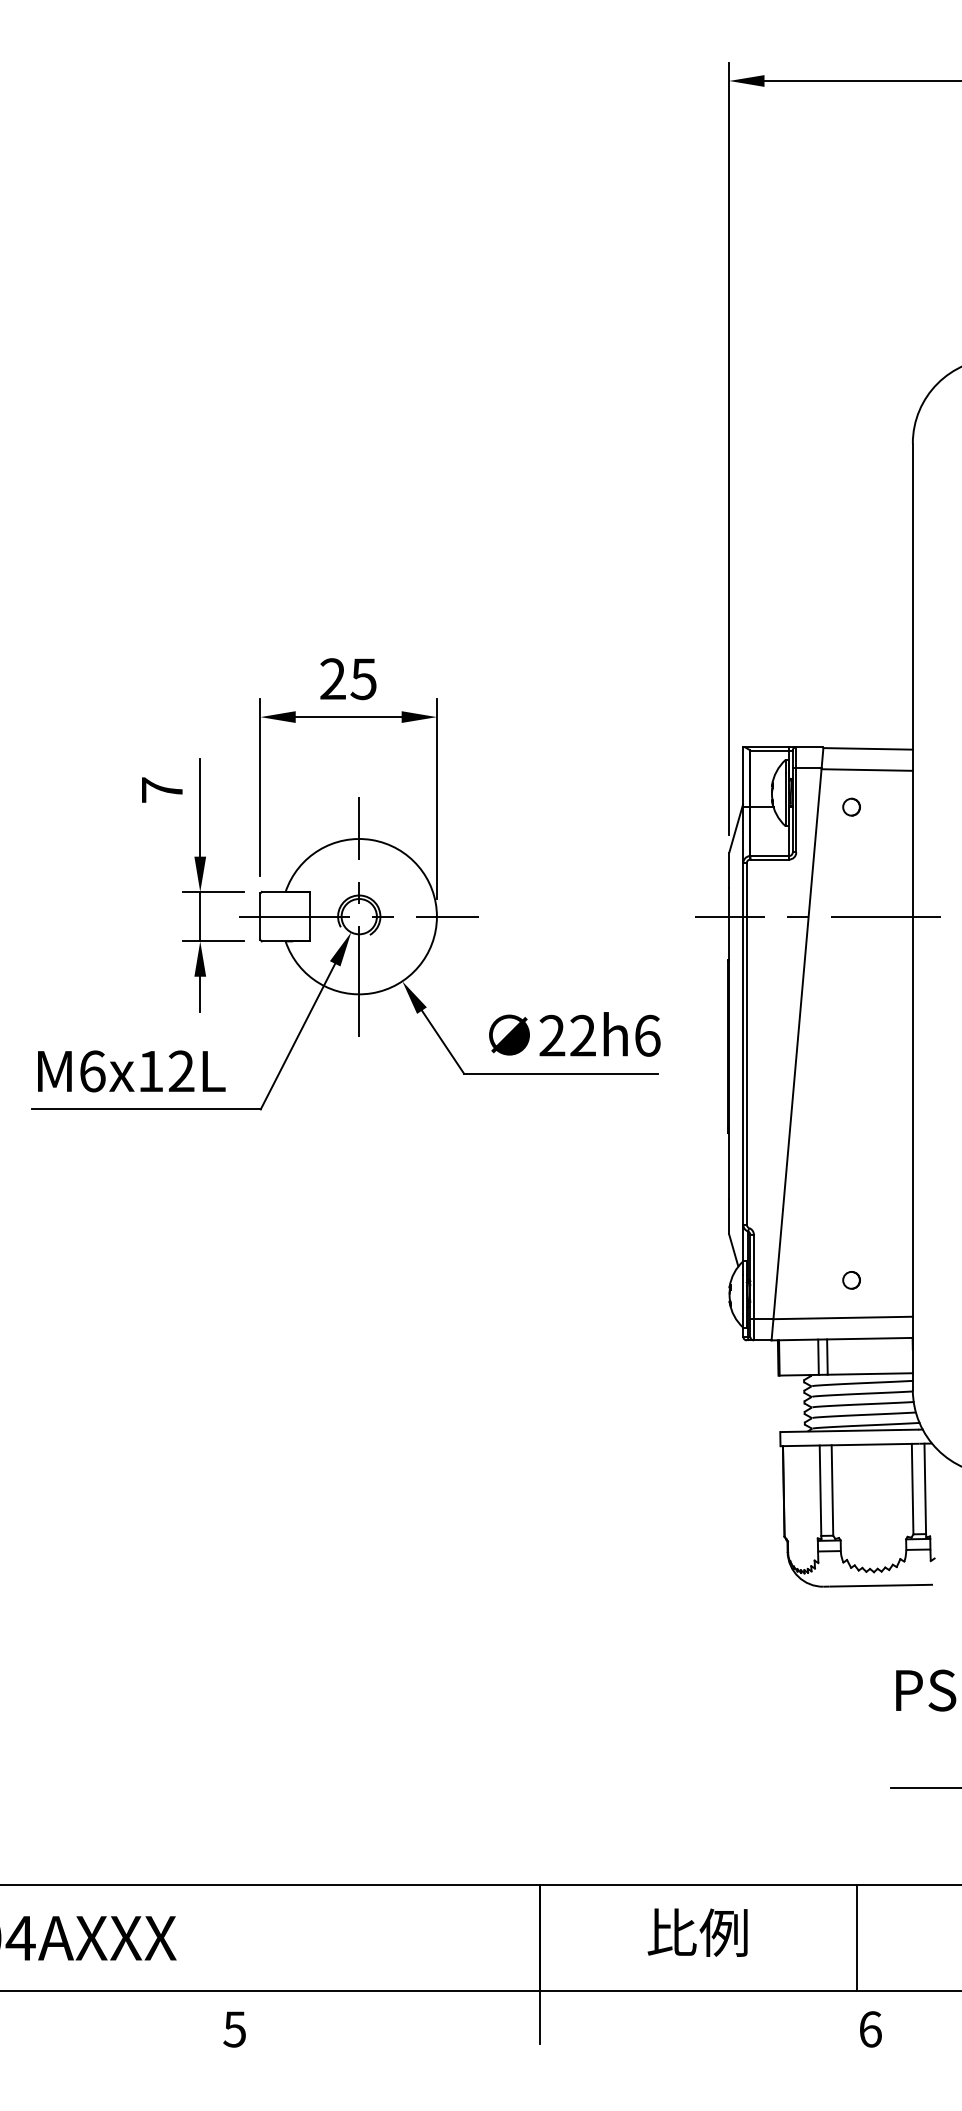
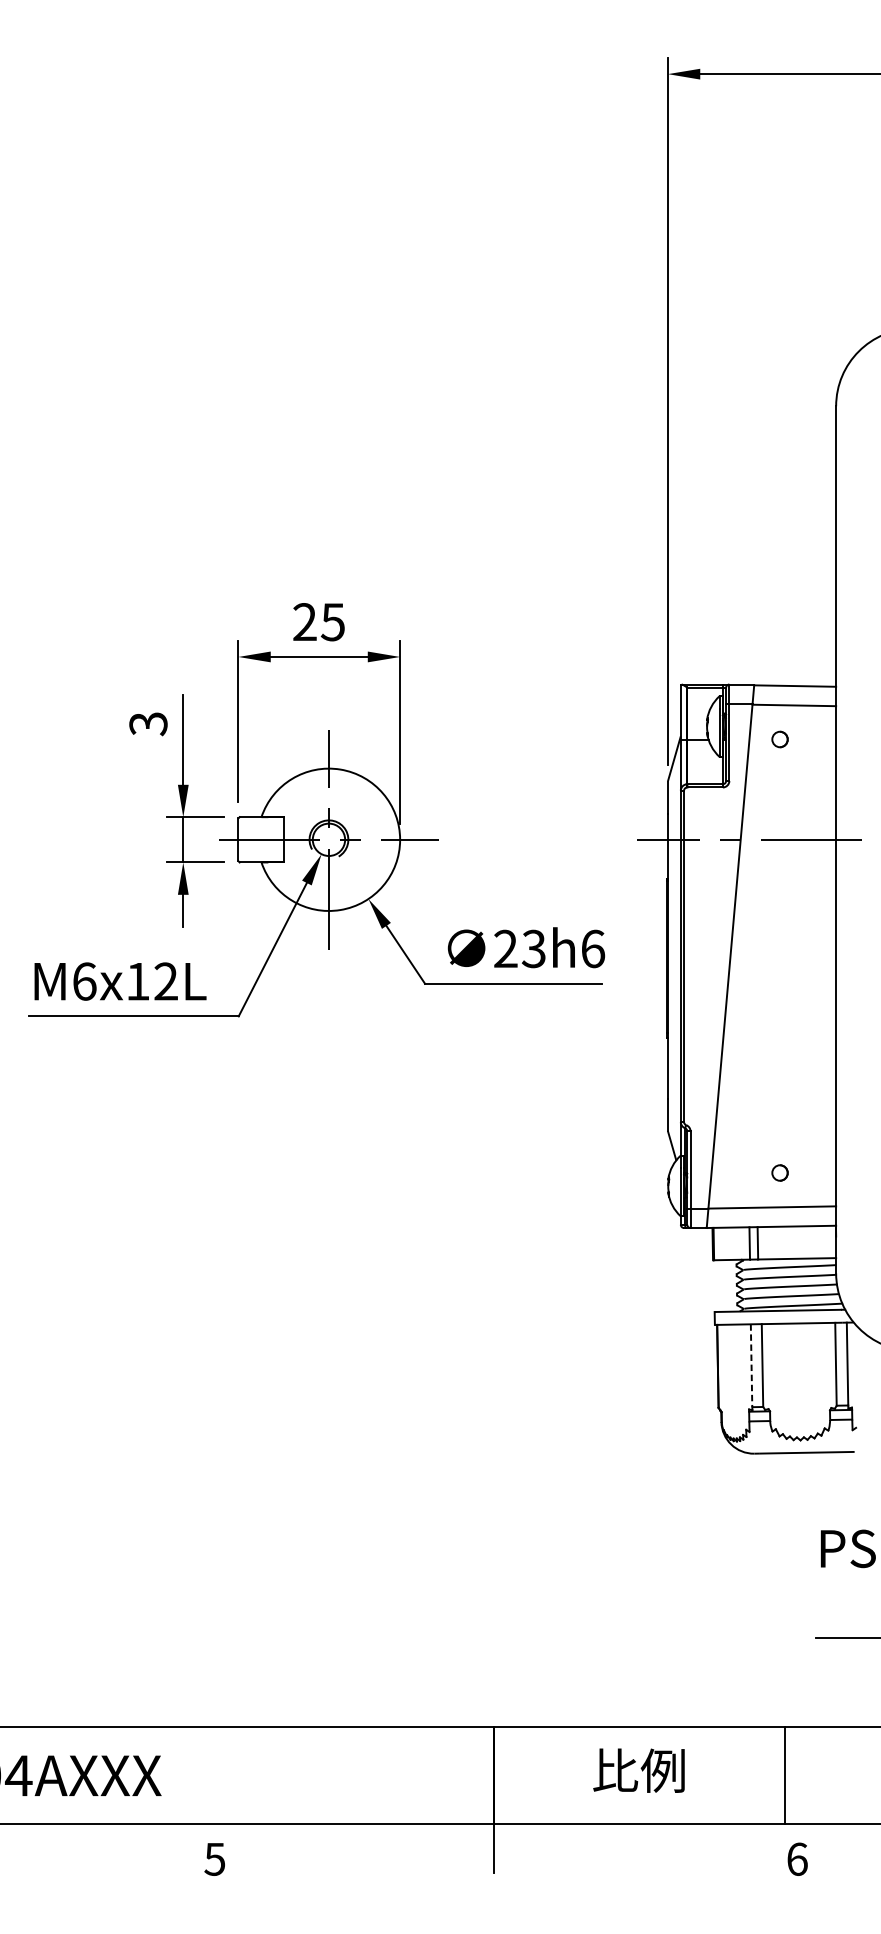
text: (162, 790) -> (148, 724), 7 -> 3
text: (582, 1035) -> (533, 948), 22h6 -> 23h6
line: (820, 1491) -> (751, 1366), solid -> dashed

